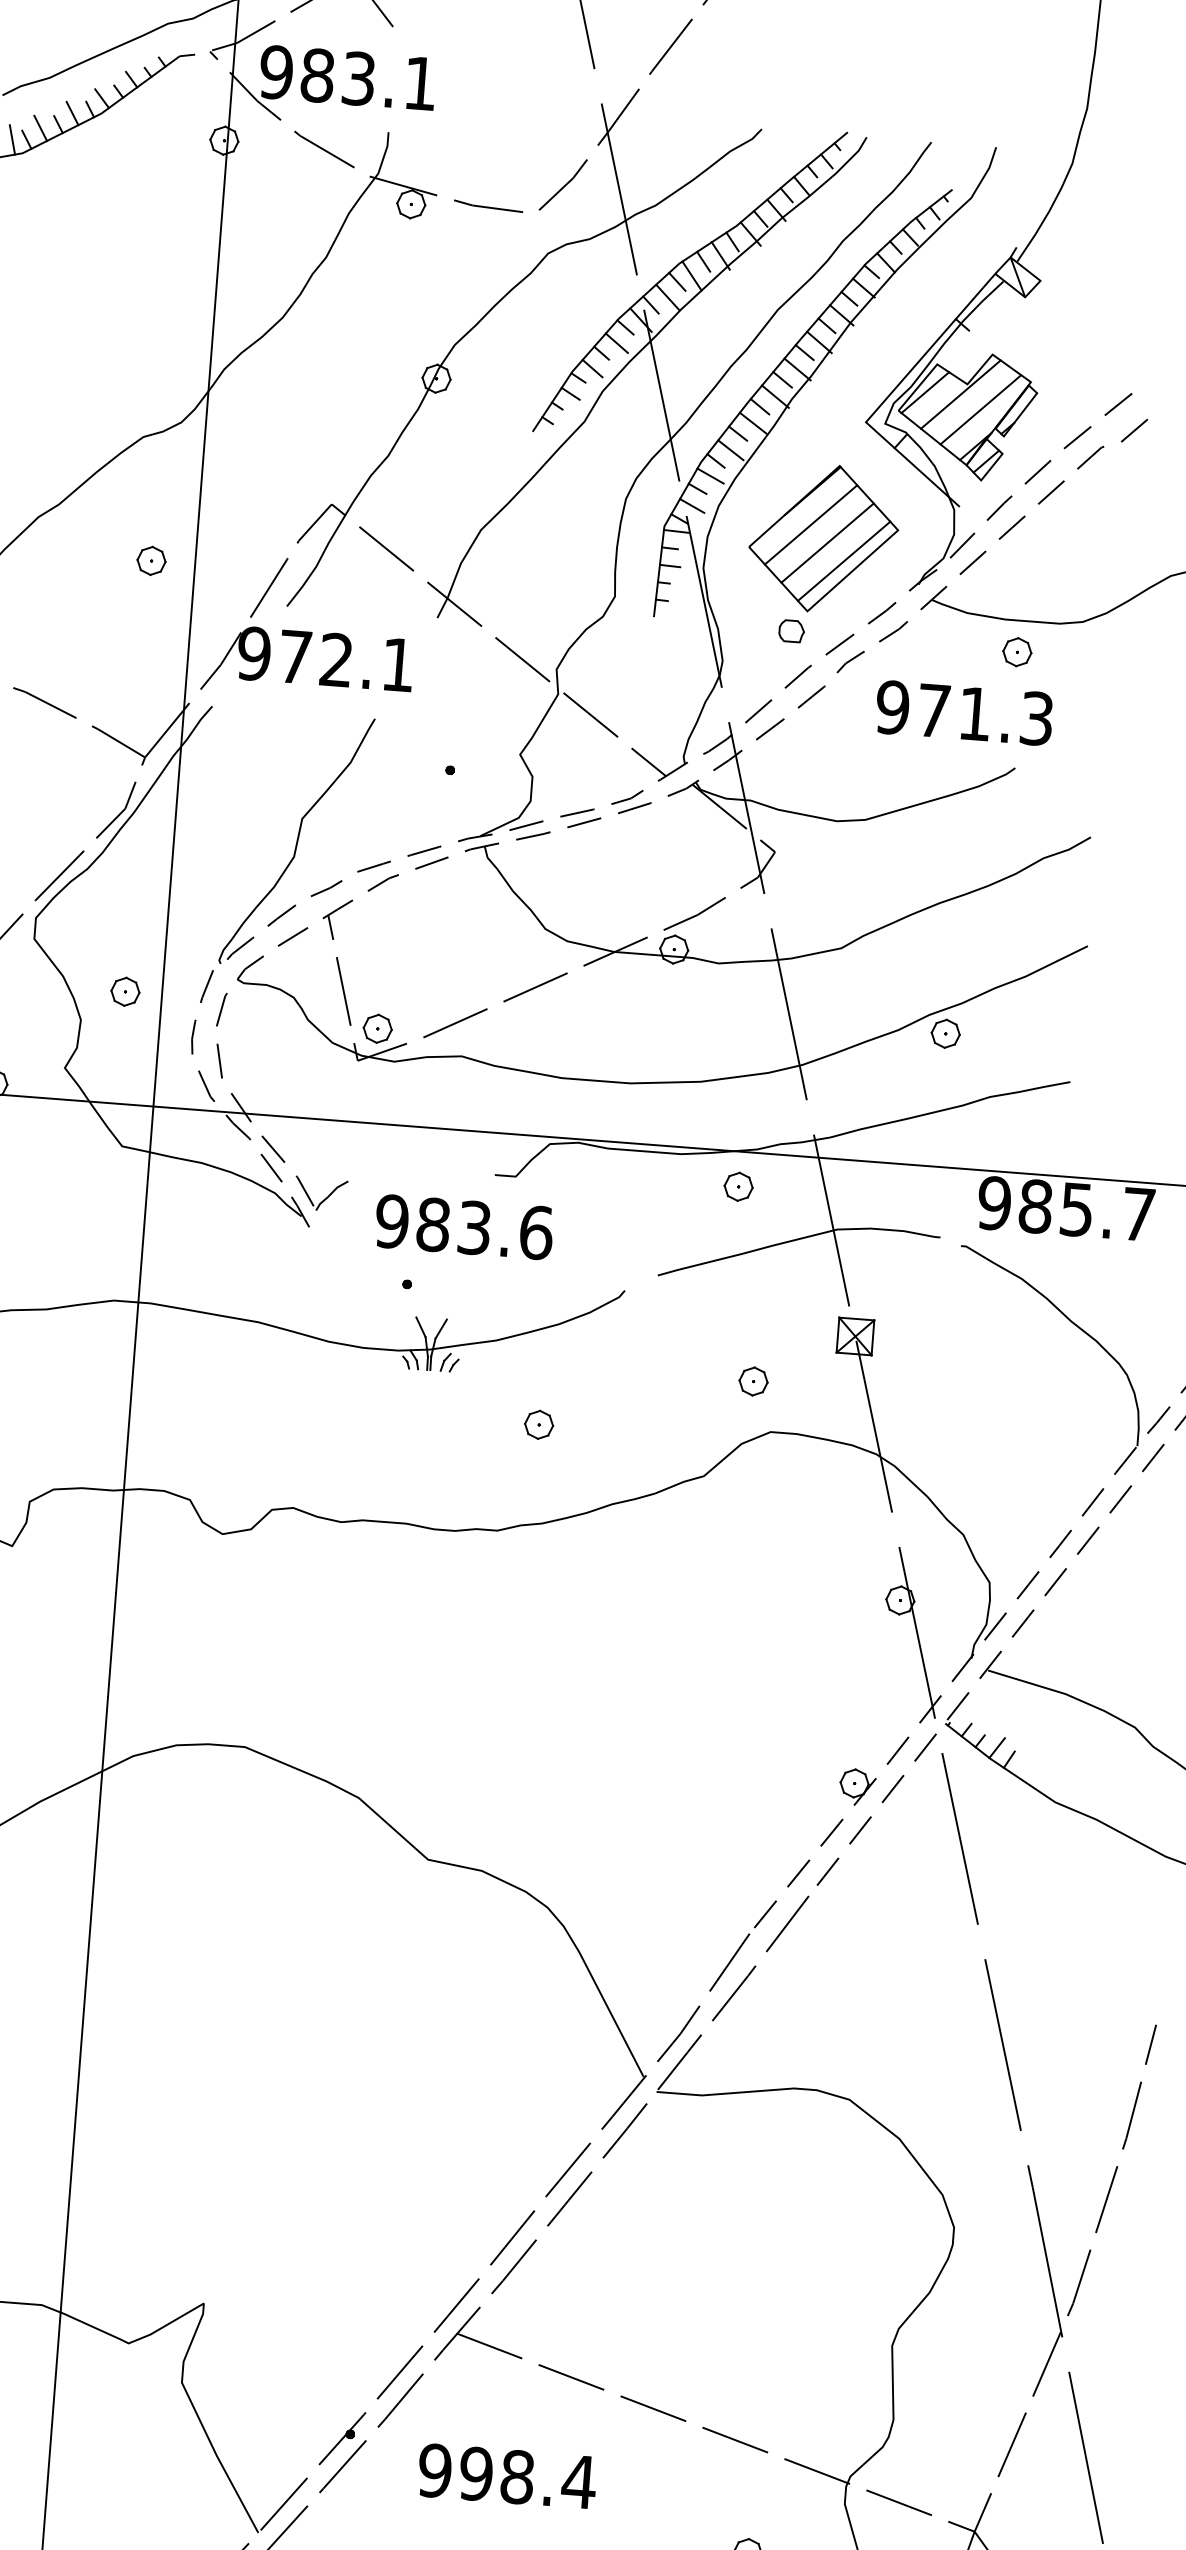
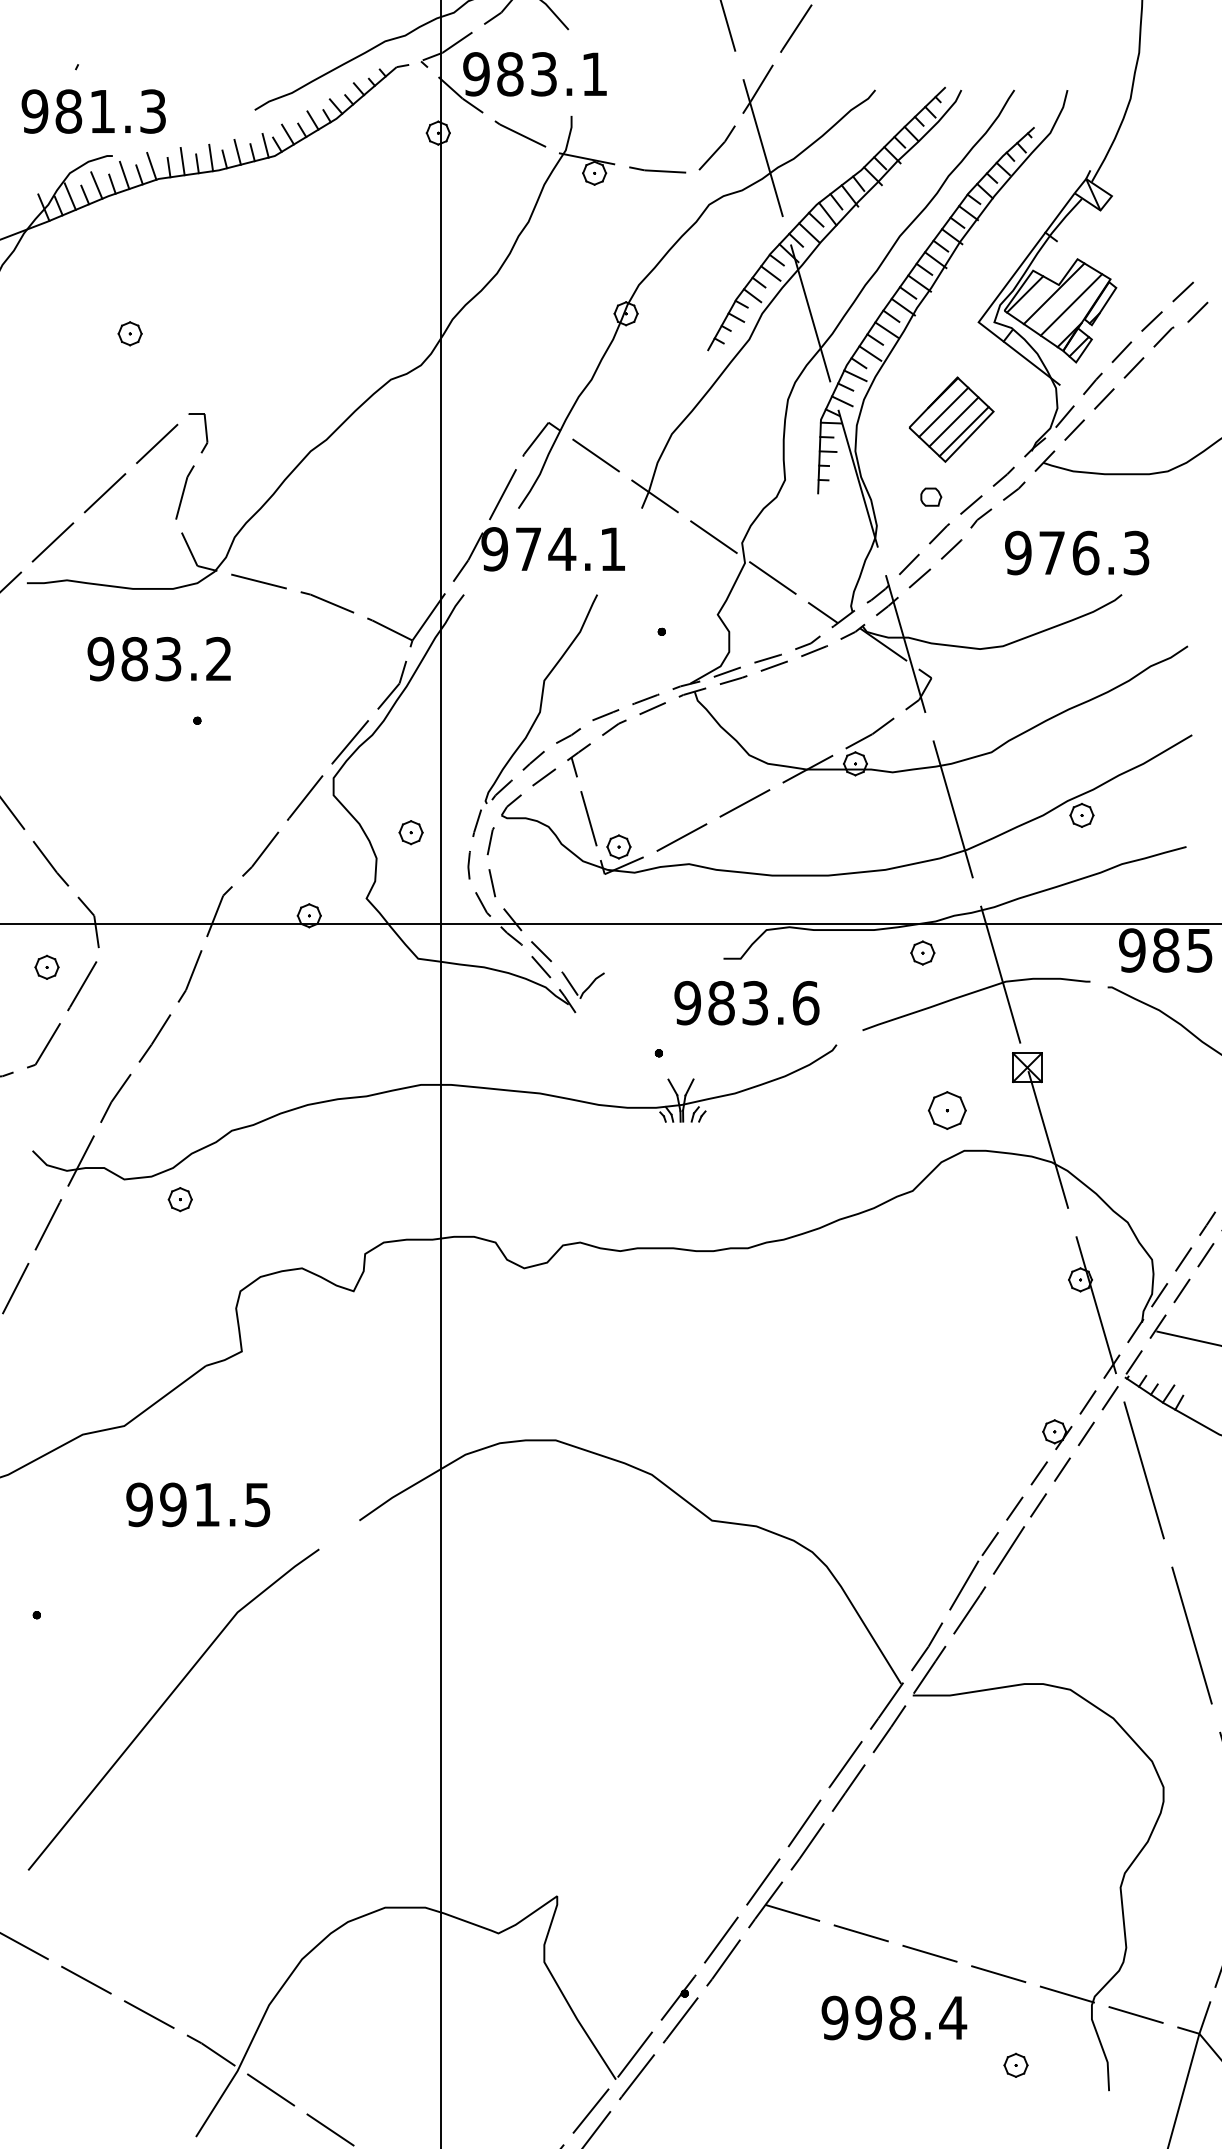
part: (823, 538) -> (951, 419), size x0.7
part: (150, 560) -> (404, 479), removed
part: (1016, 651) -> (1115, 499), removed
text: (336, 659) -> (562, 548), 972.1 -> 974.1
text: (974, 713) -> (1085, 552), 971.3 -> 976.3
text: (463, 1227) -> (746, 1003), moved
part: (752, 1381) -> (946, 1110), size x1.6
part: (538, 1424) -> (774, 1159), removed
text: (507, 2475) -> (894, 2017), moved

